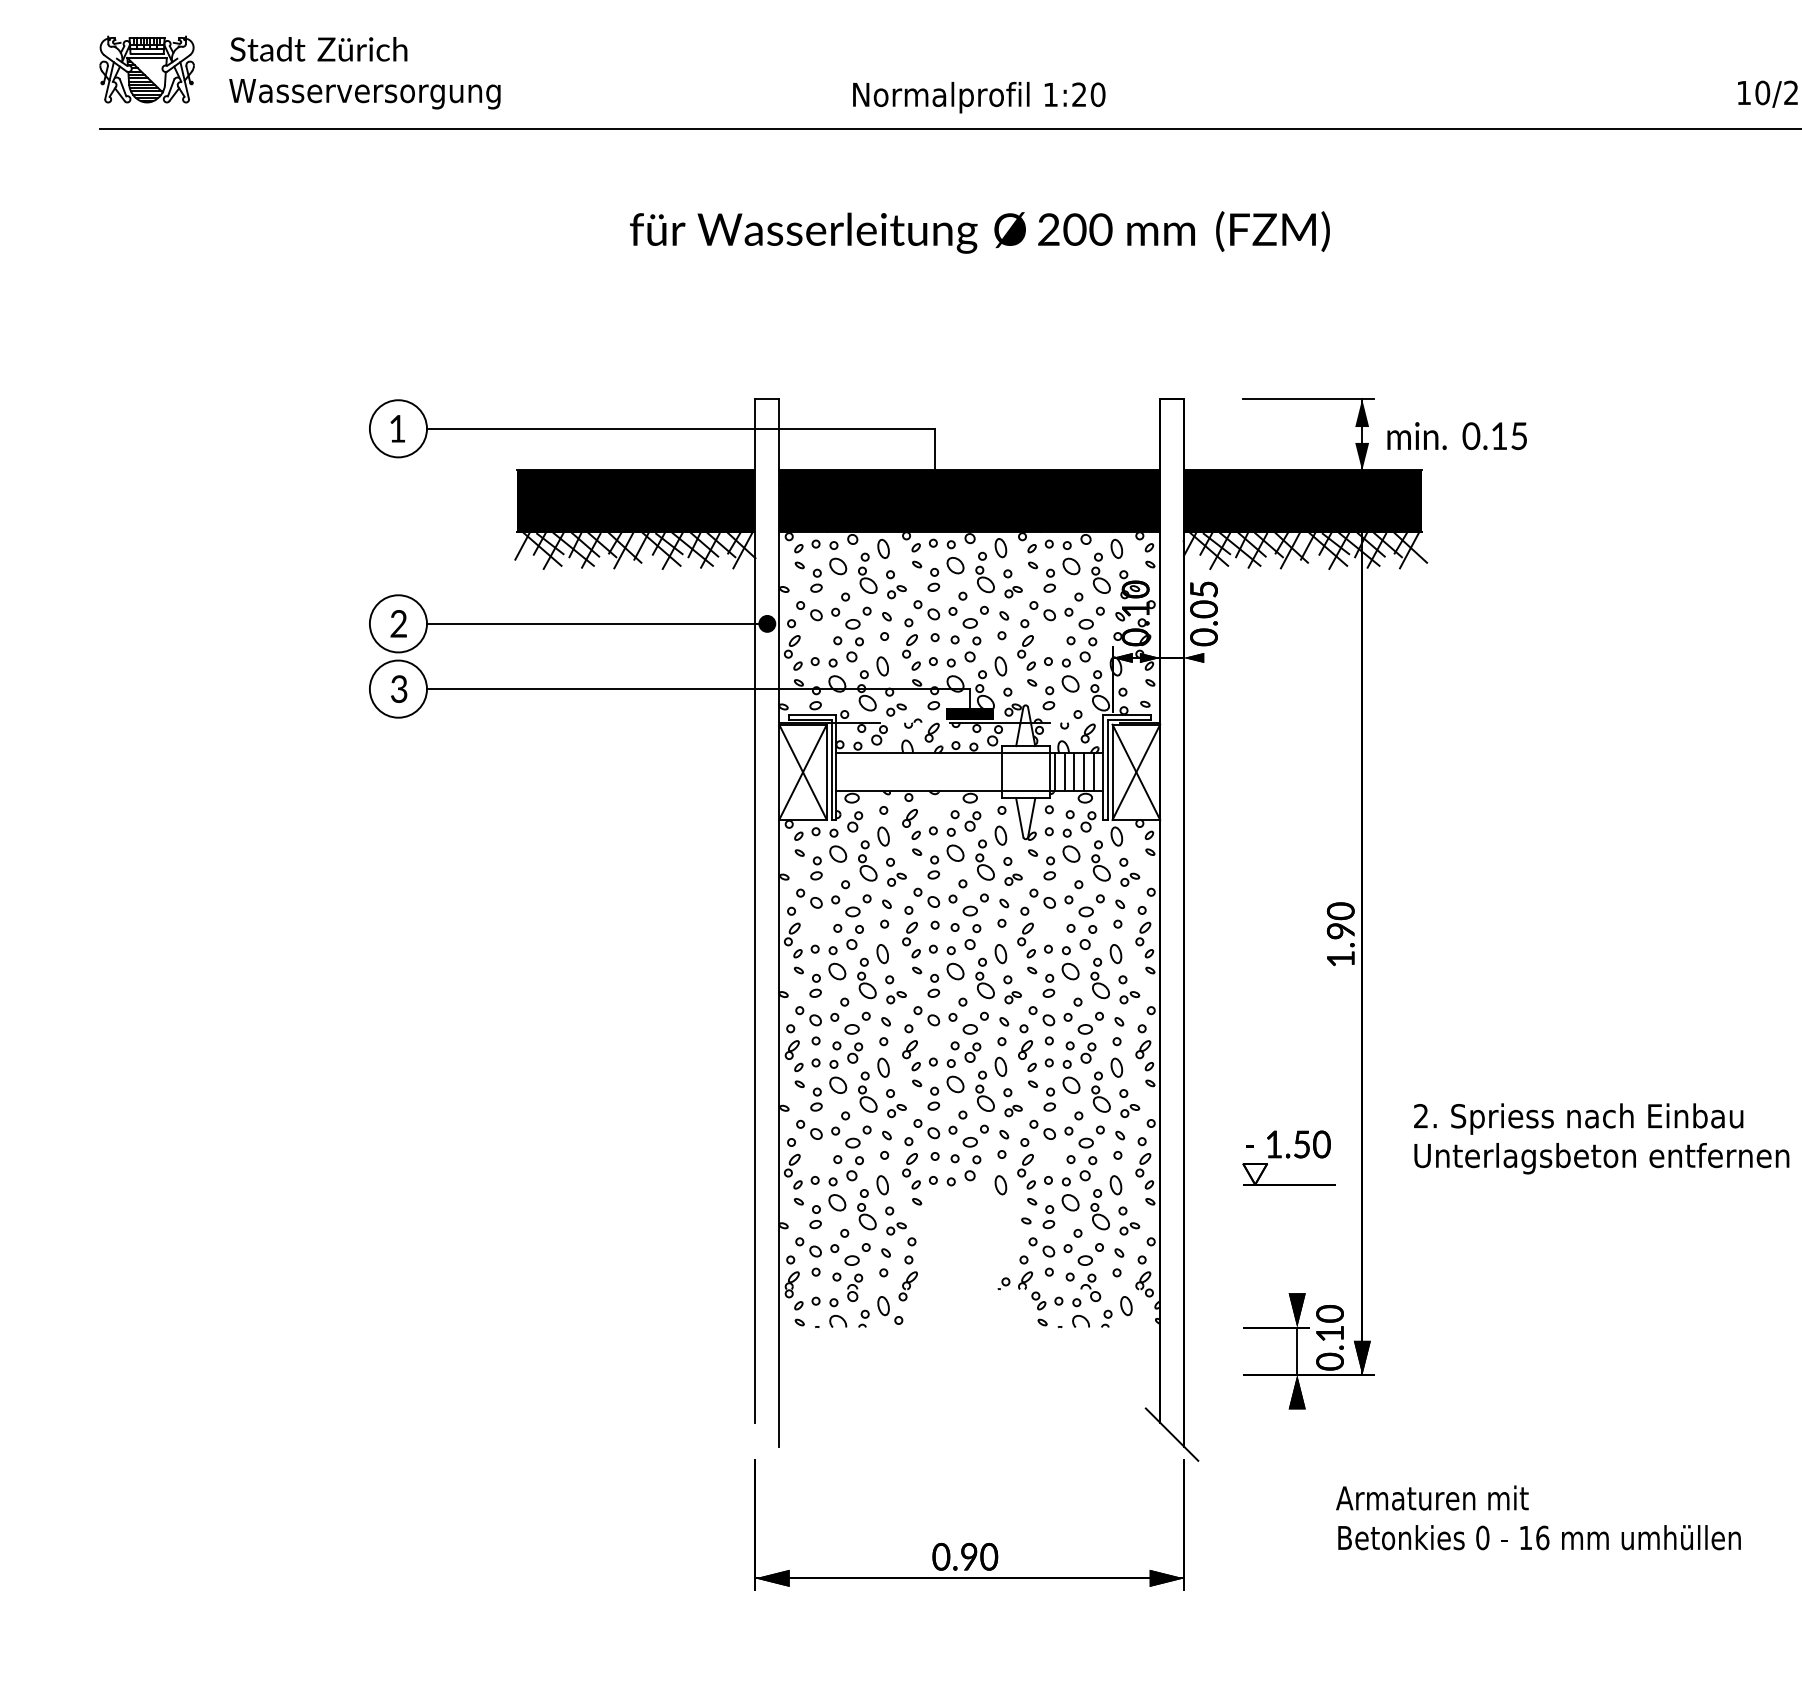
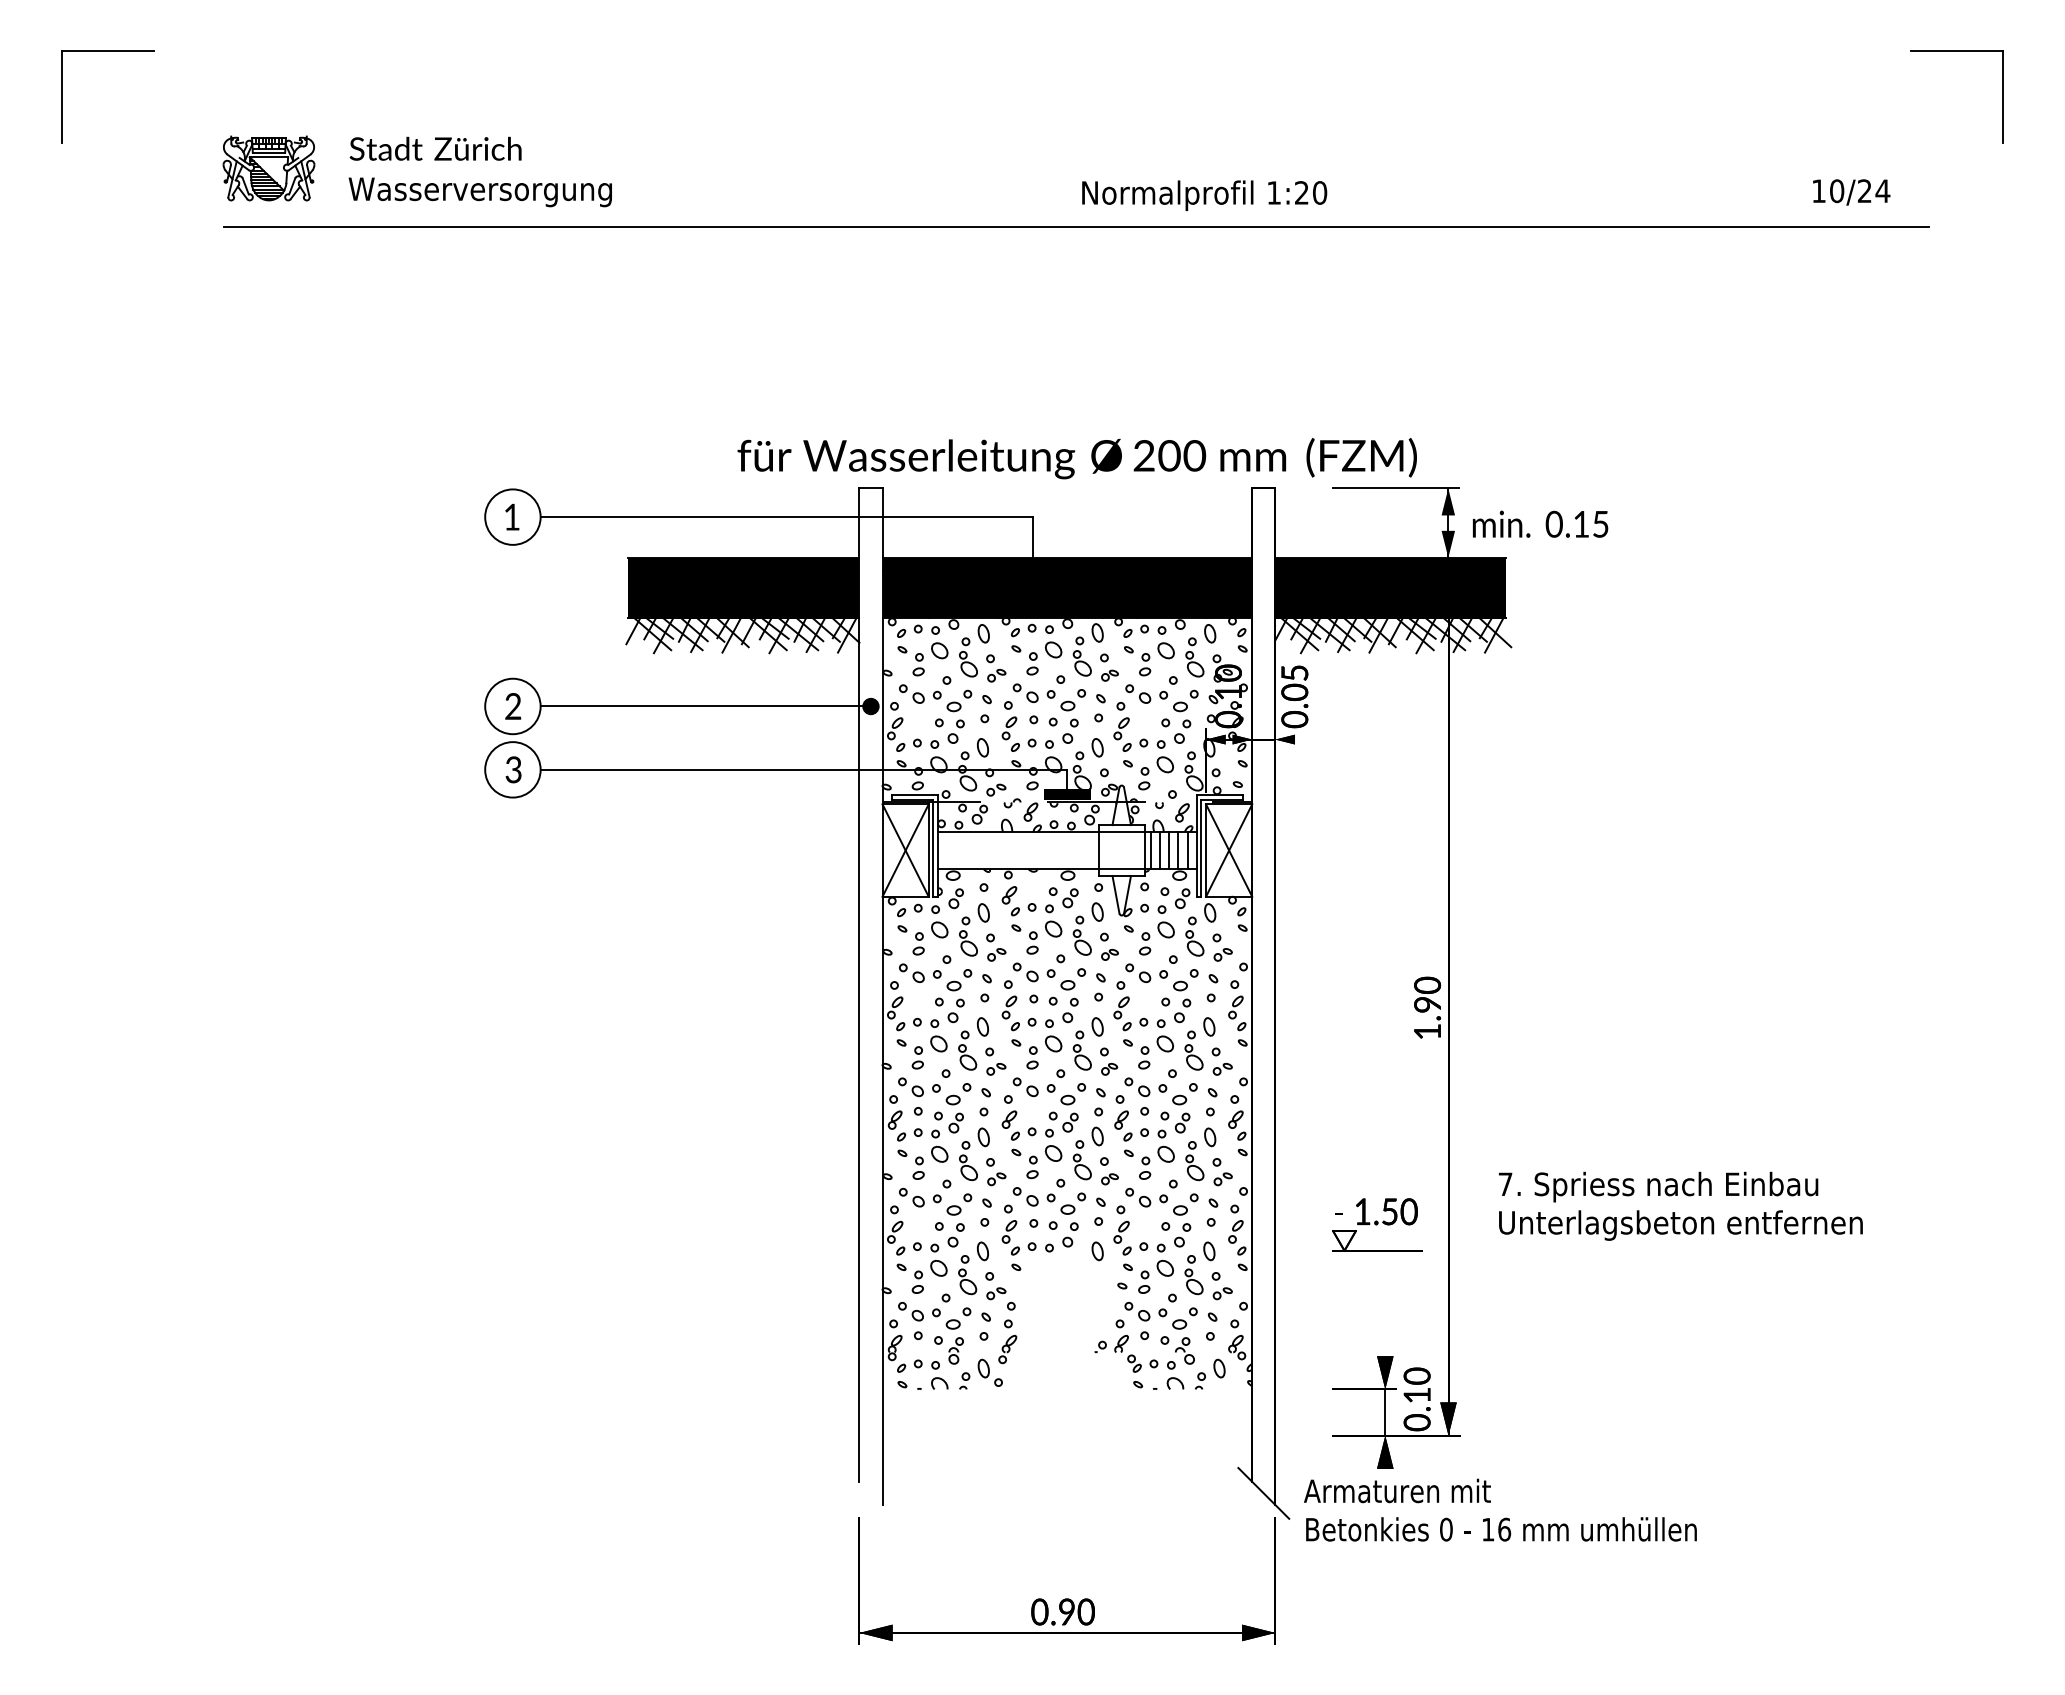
text: (979, 97) -> (1204, 195), moved
text: (979, 232) -> (1076, 458), moved
text: (1421, 1115) -> (1505, 1183), 2. -> 7.
text: (1538, 1517) -> (1500, 1509), moved

